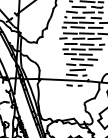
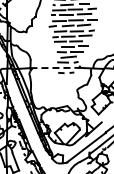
line: (63, 80) -> (55, 68), solid -> dashed

